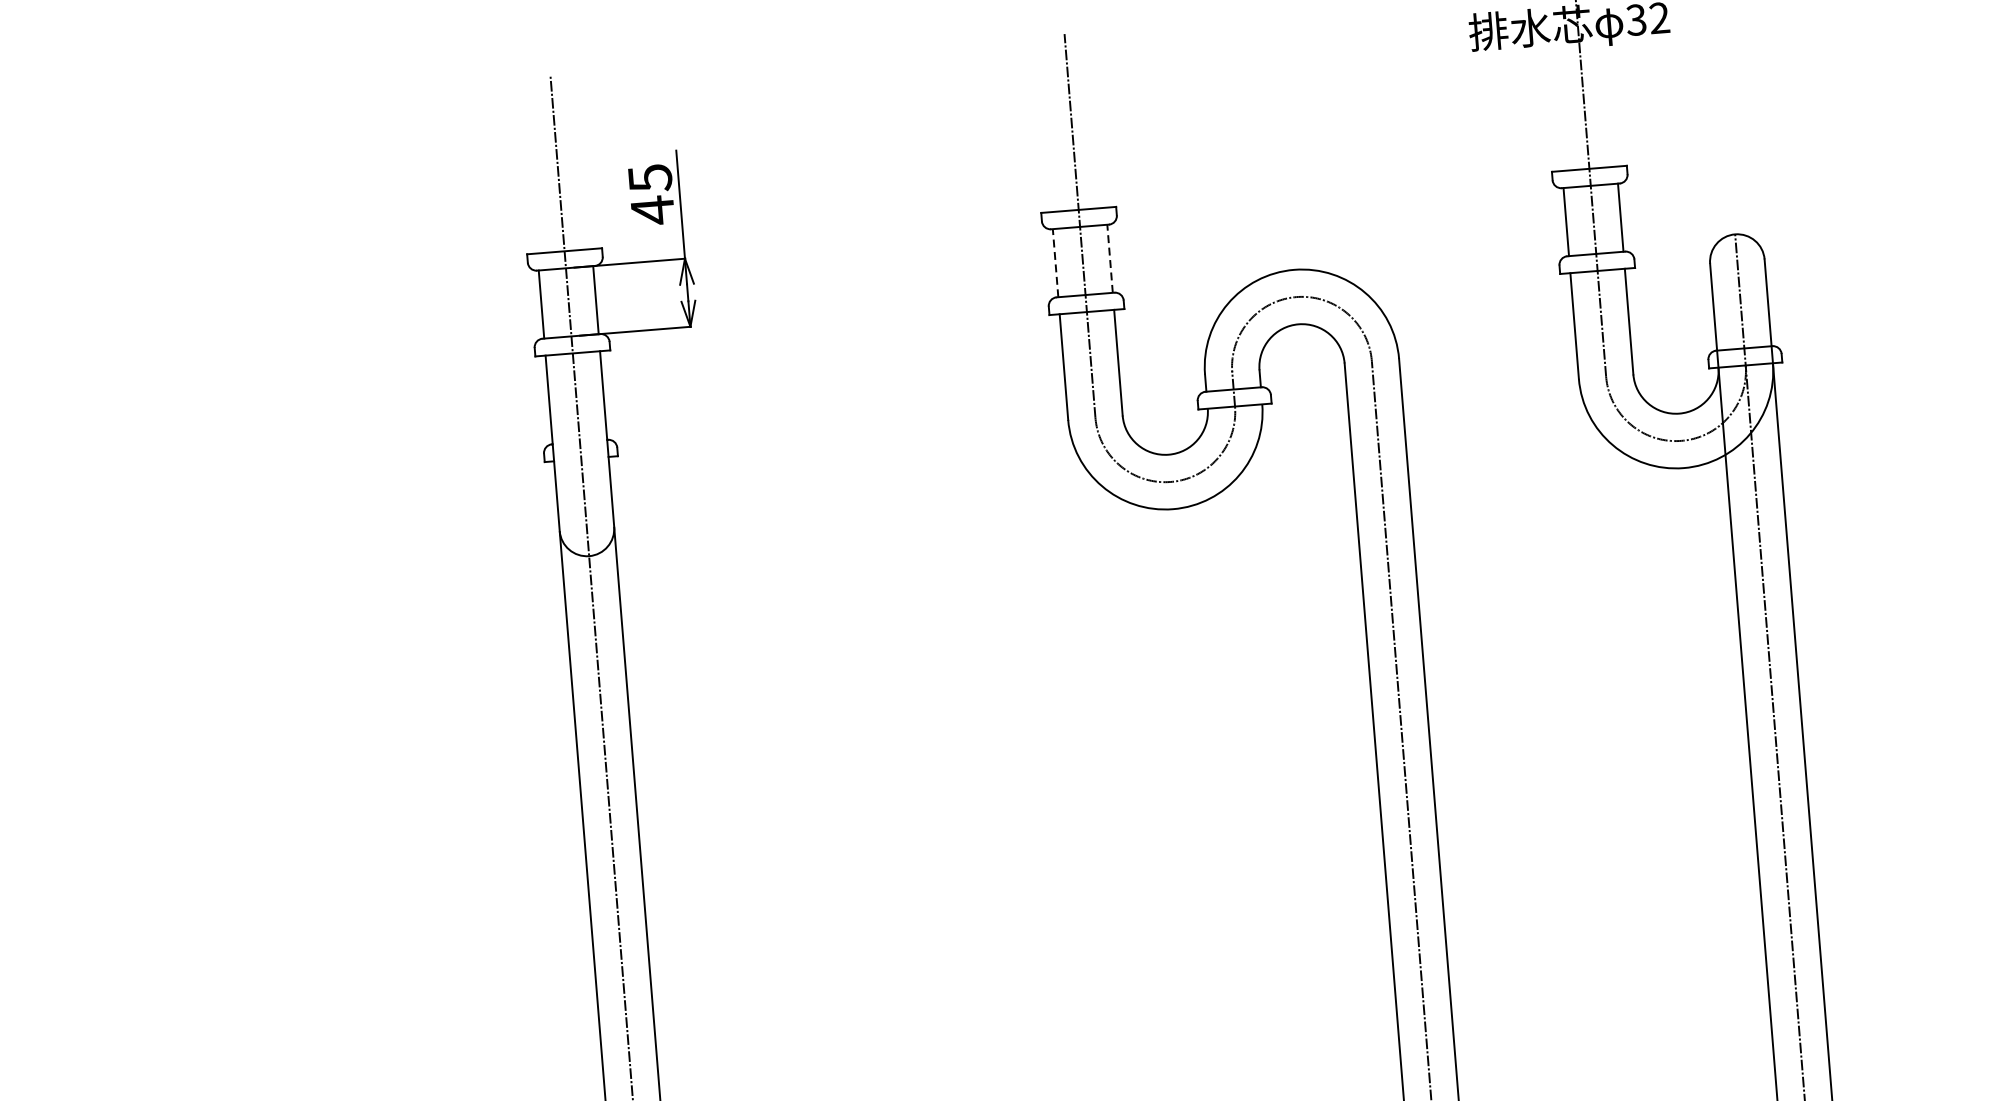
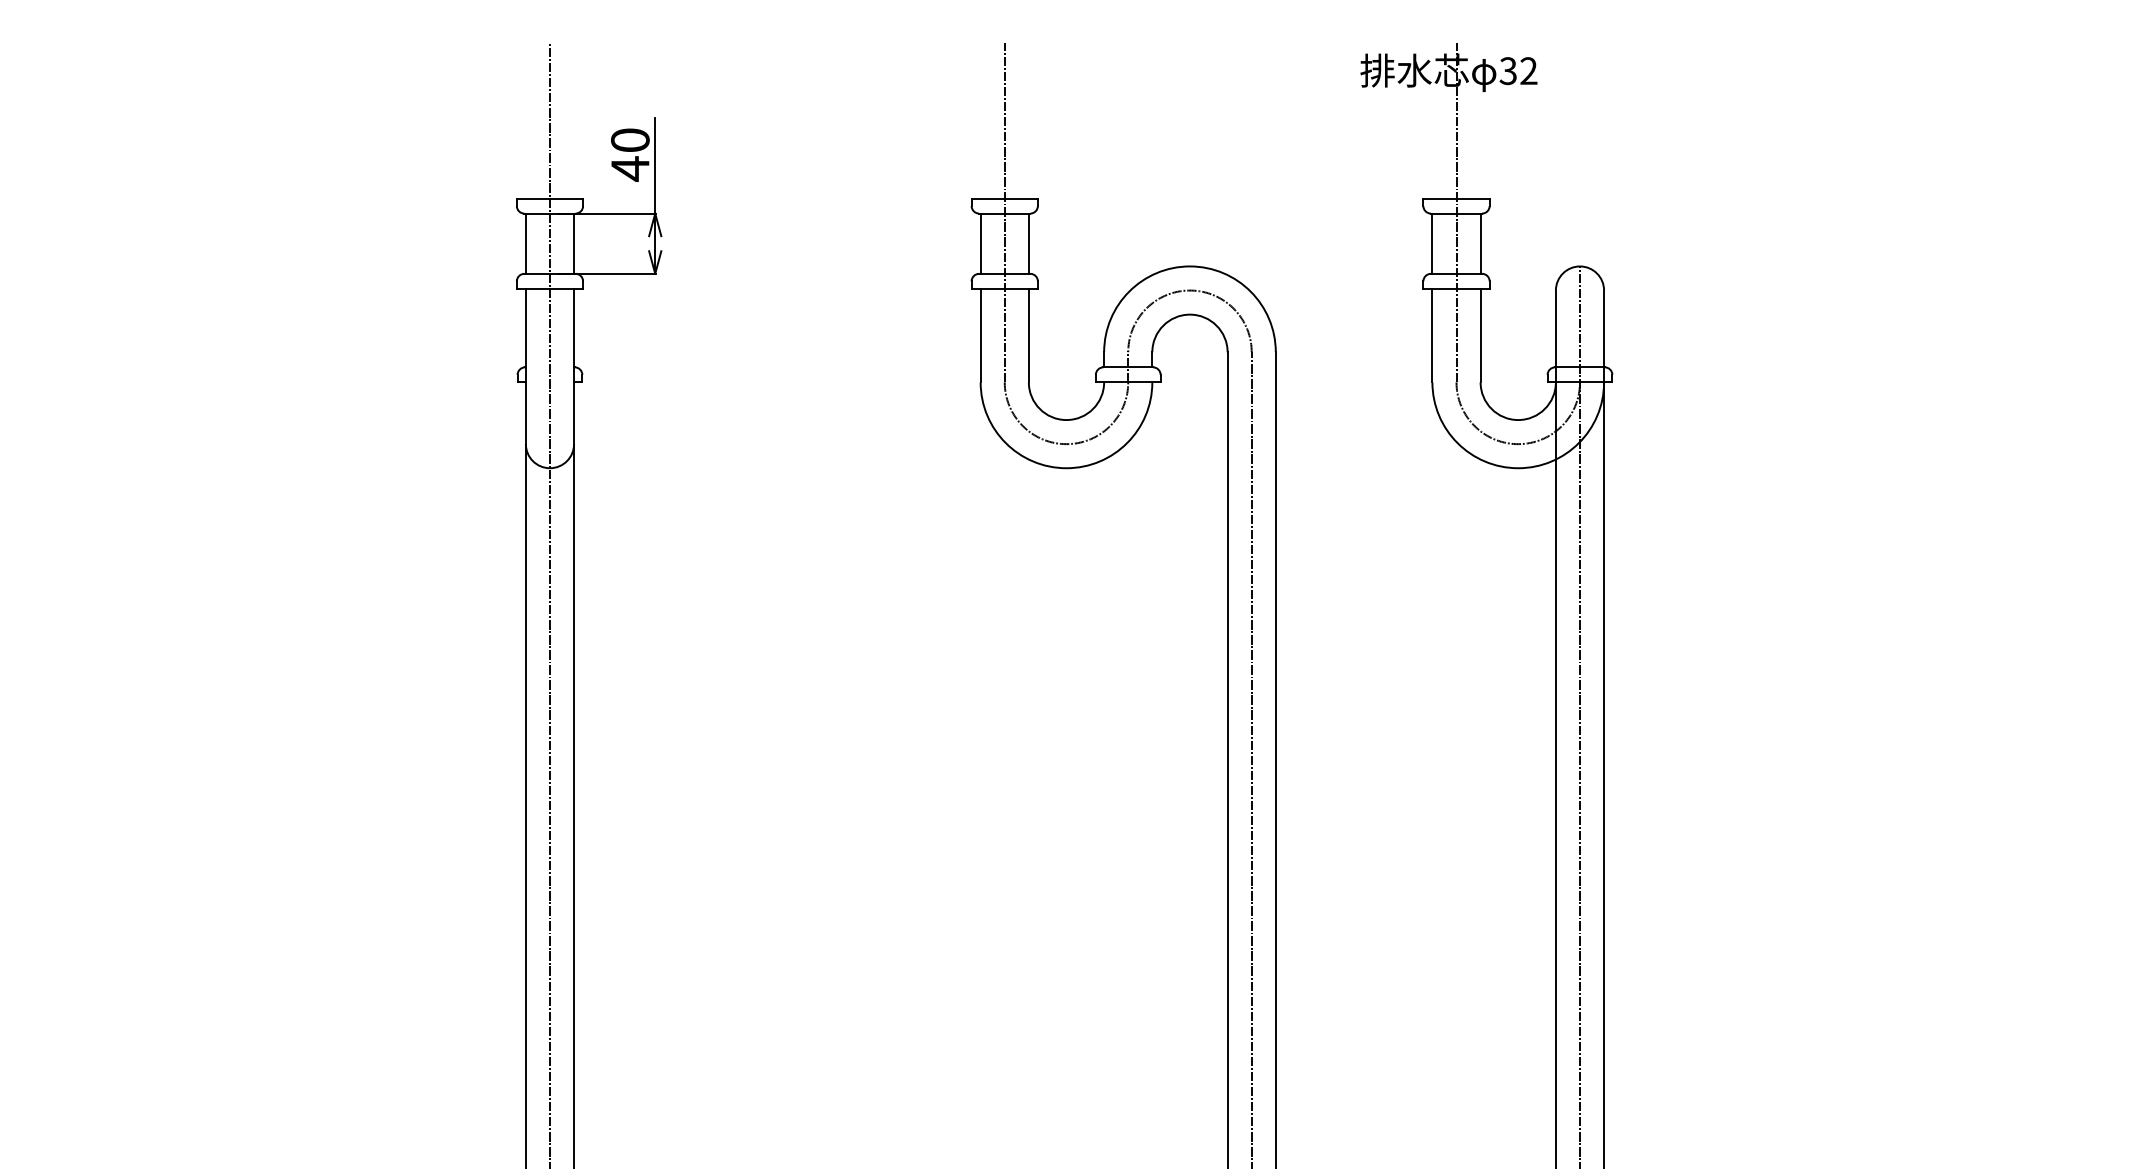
text: (650, 178) -> (630, 140), 45 -> 40
line: (1109, 258) -> (1028, 243), dashed -> solid
line: (1055, 262) -> (980, 243), dashed -> solid

